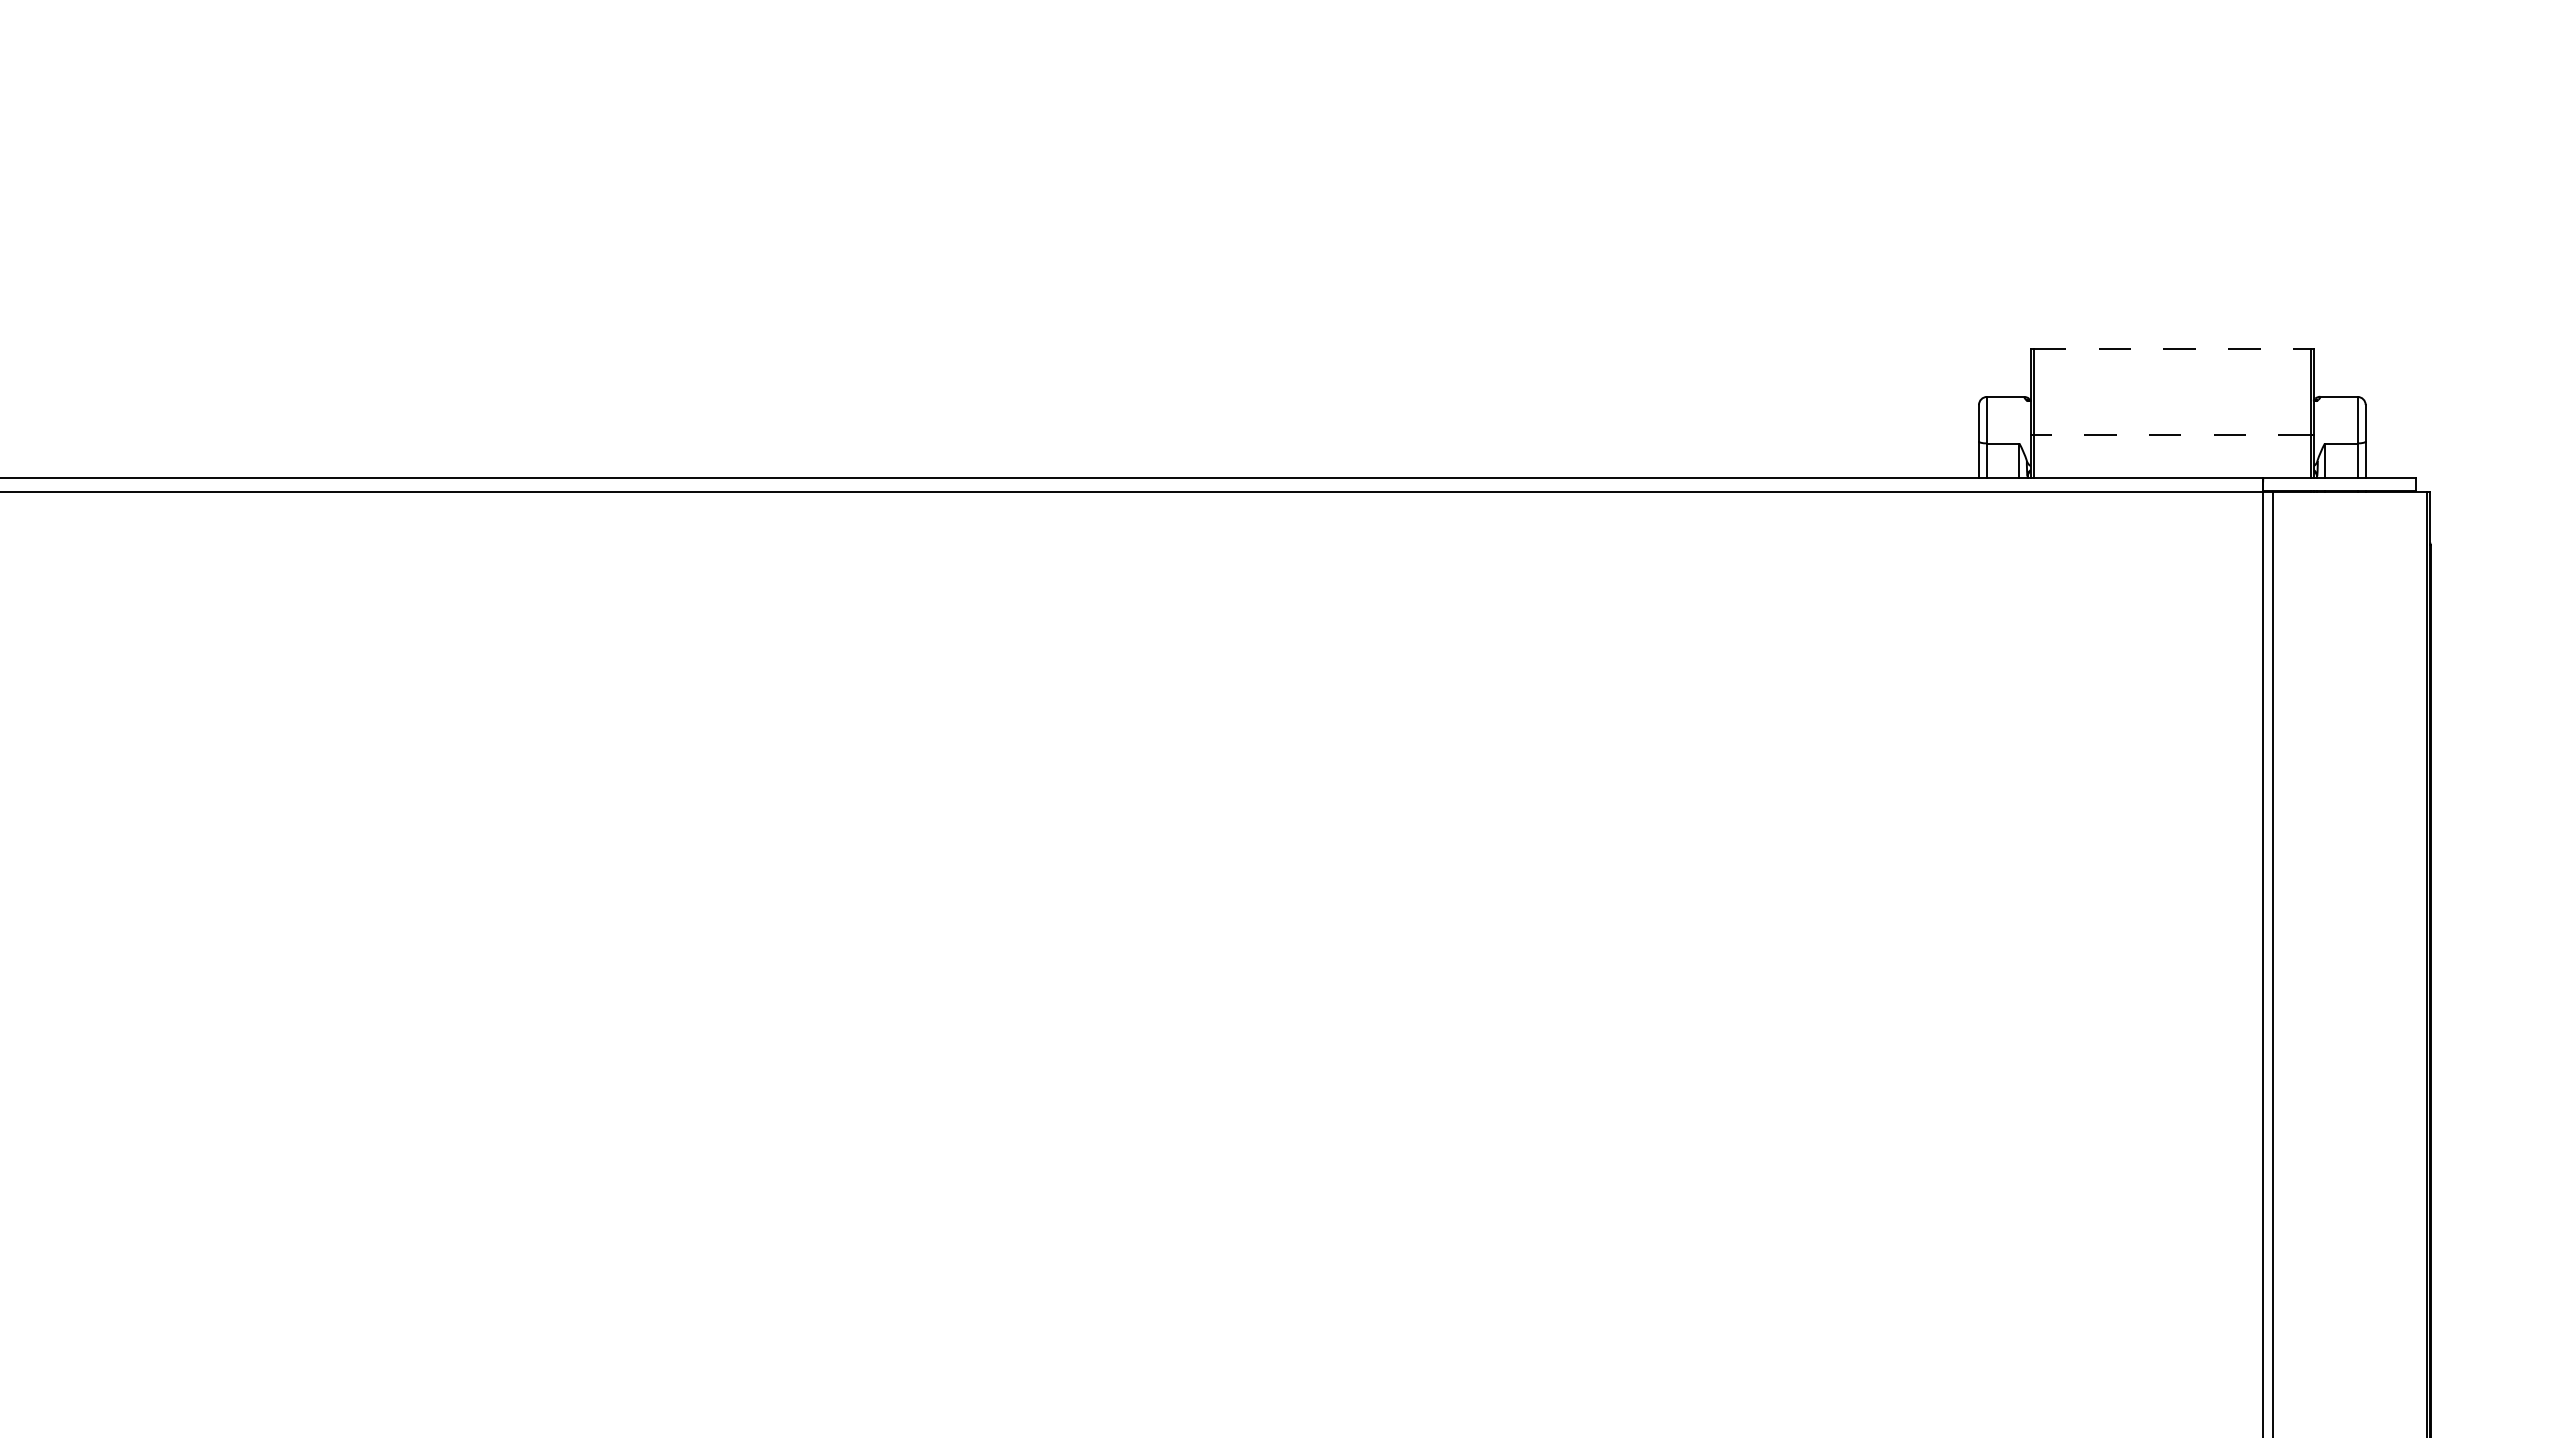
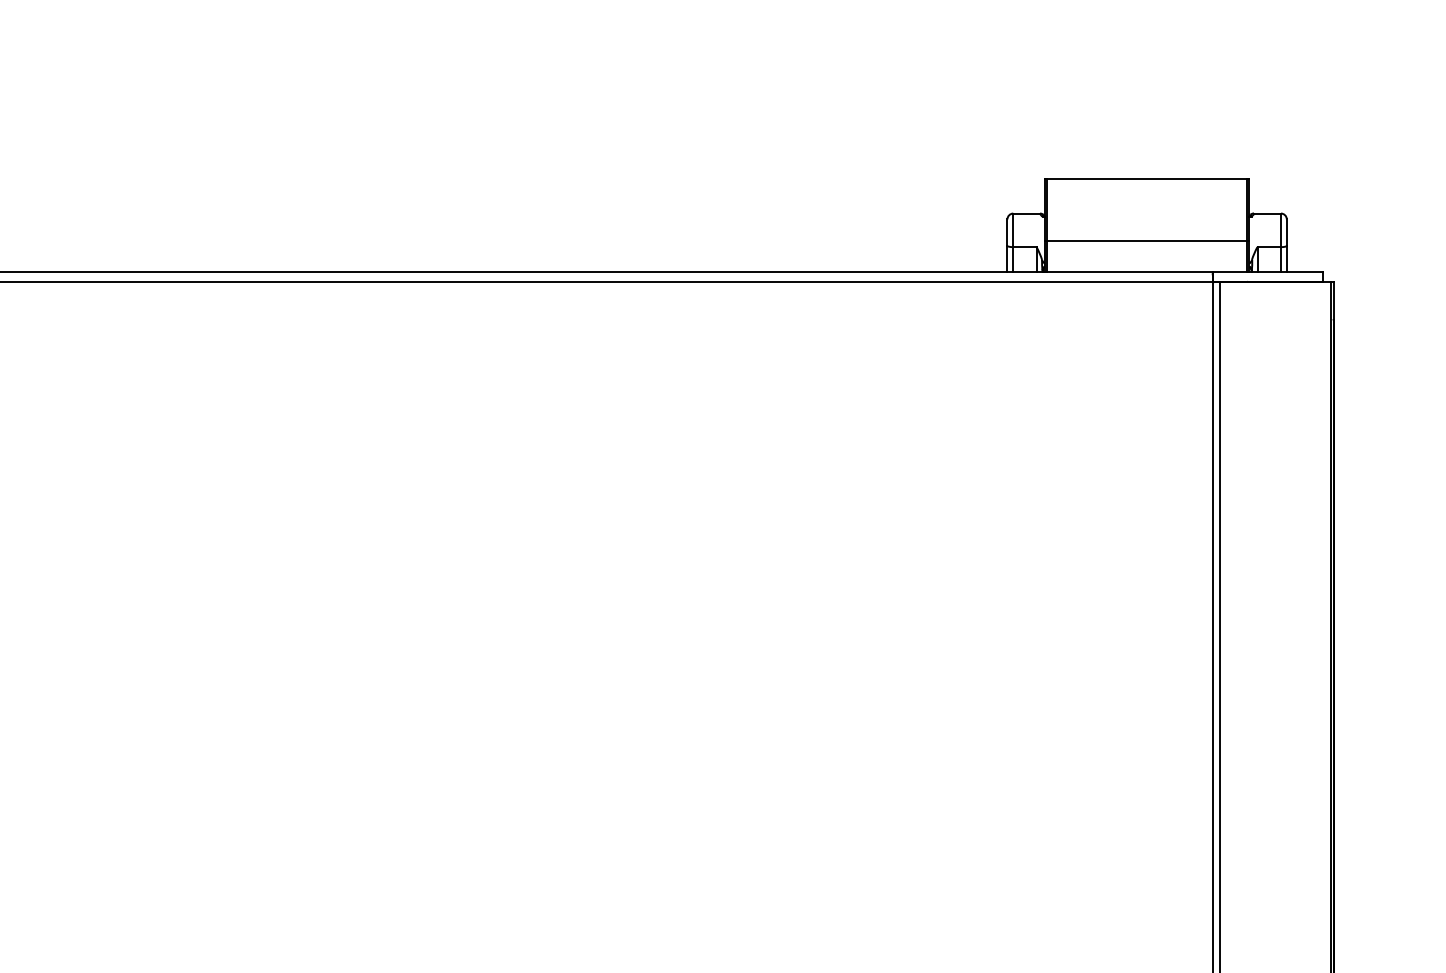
line: (2172, 349) -> (1147, 179), dashed -> solid
line: (2171, 434) -> (1146, 240), dashed -> solid

